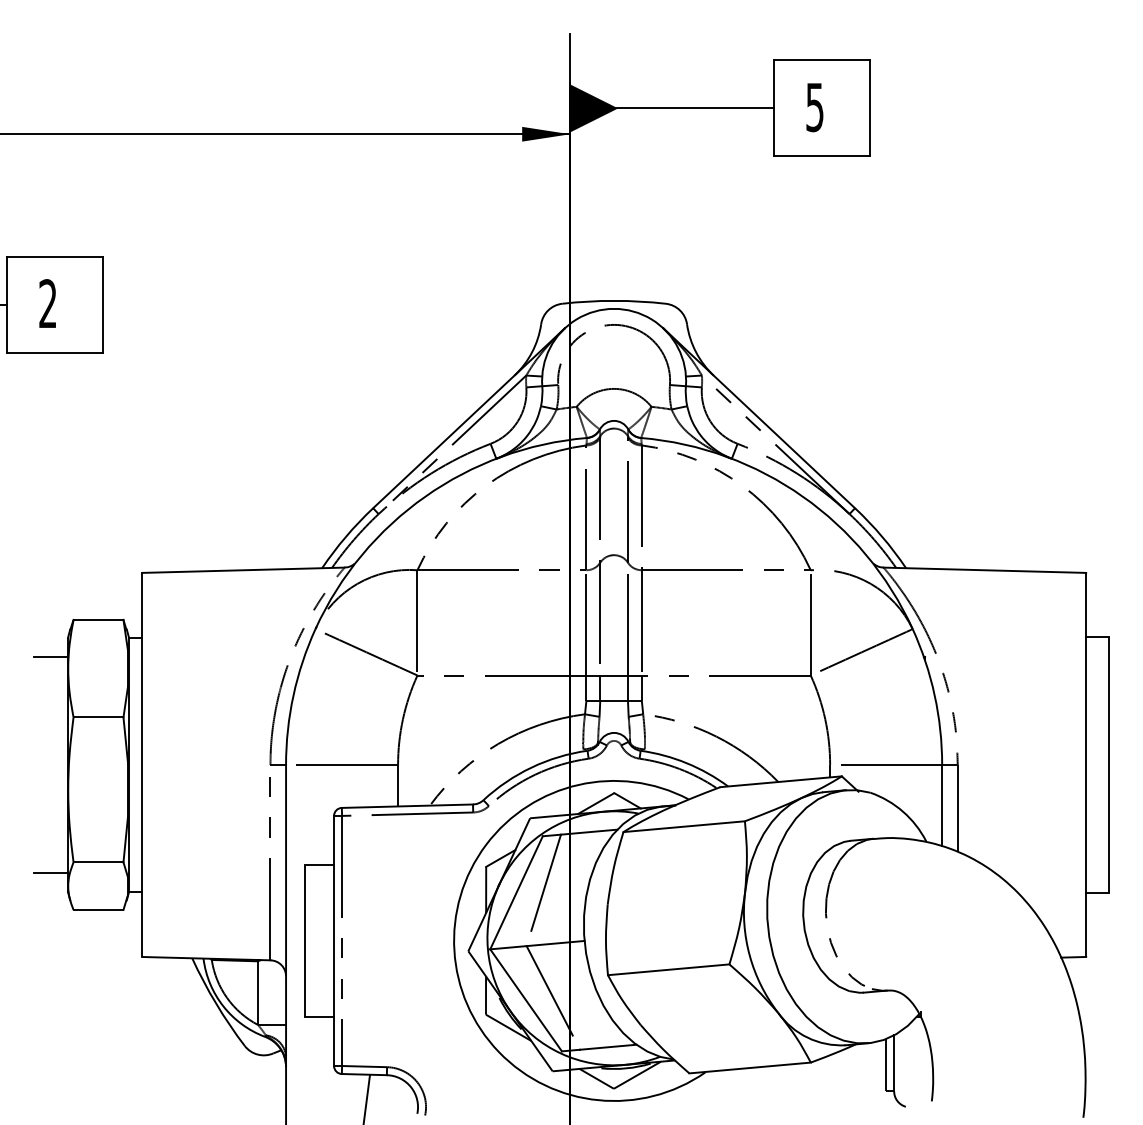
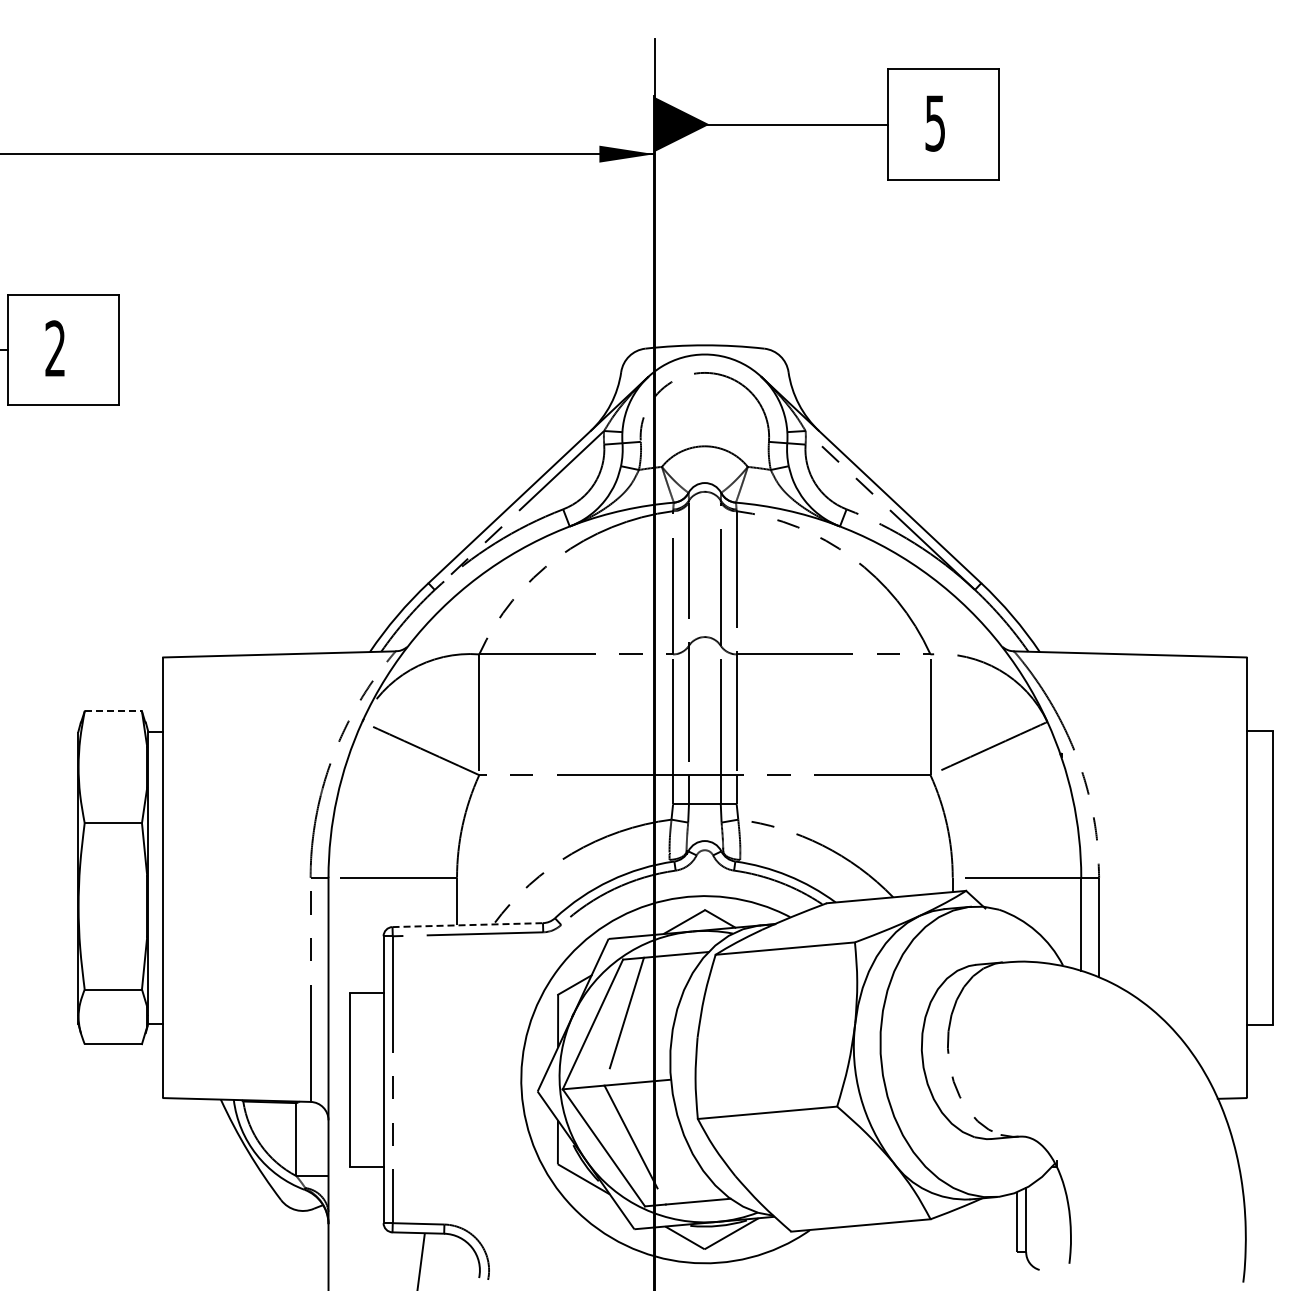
line: (98, 620) -> (113, 711), solid -> dashed
line: (50, 656) -> (58, 753), removed
line: (408, 806) -> (468, 925), solid -> dashed
line: (50, 872) -> (58, 1001), removed

